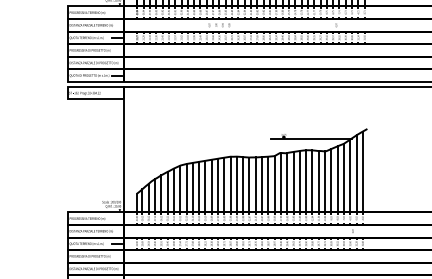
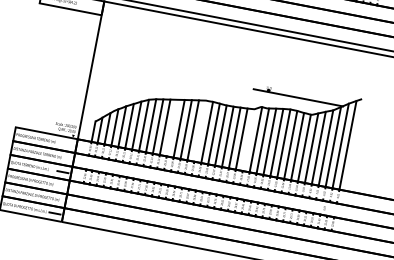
line: (230, 184) -> (200, 131), removed
line: (274, 184) -> (248, 140), removed
line: (205, 186) -> (172, 127), removed

